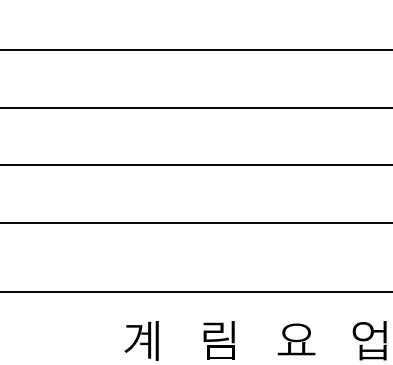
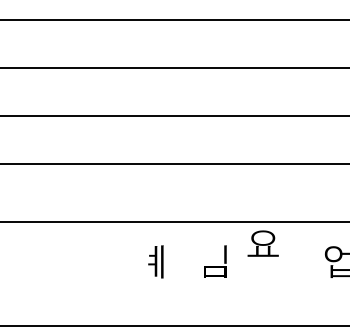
fill: (216, 332) -> (211, 254), removed
fill: (133, 339) -> (142, 260), removed
part: (295, 339) -> (262, 243), moved

